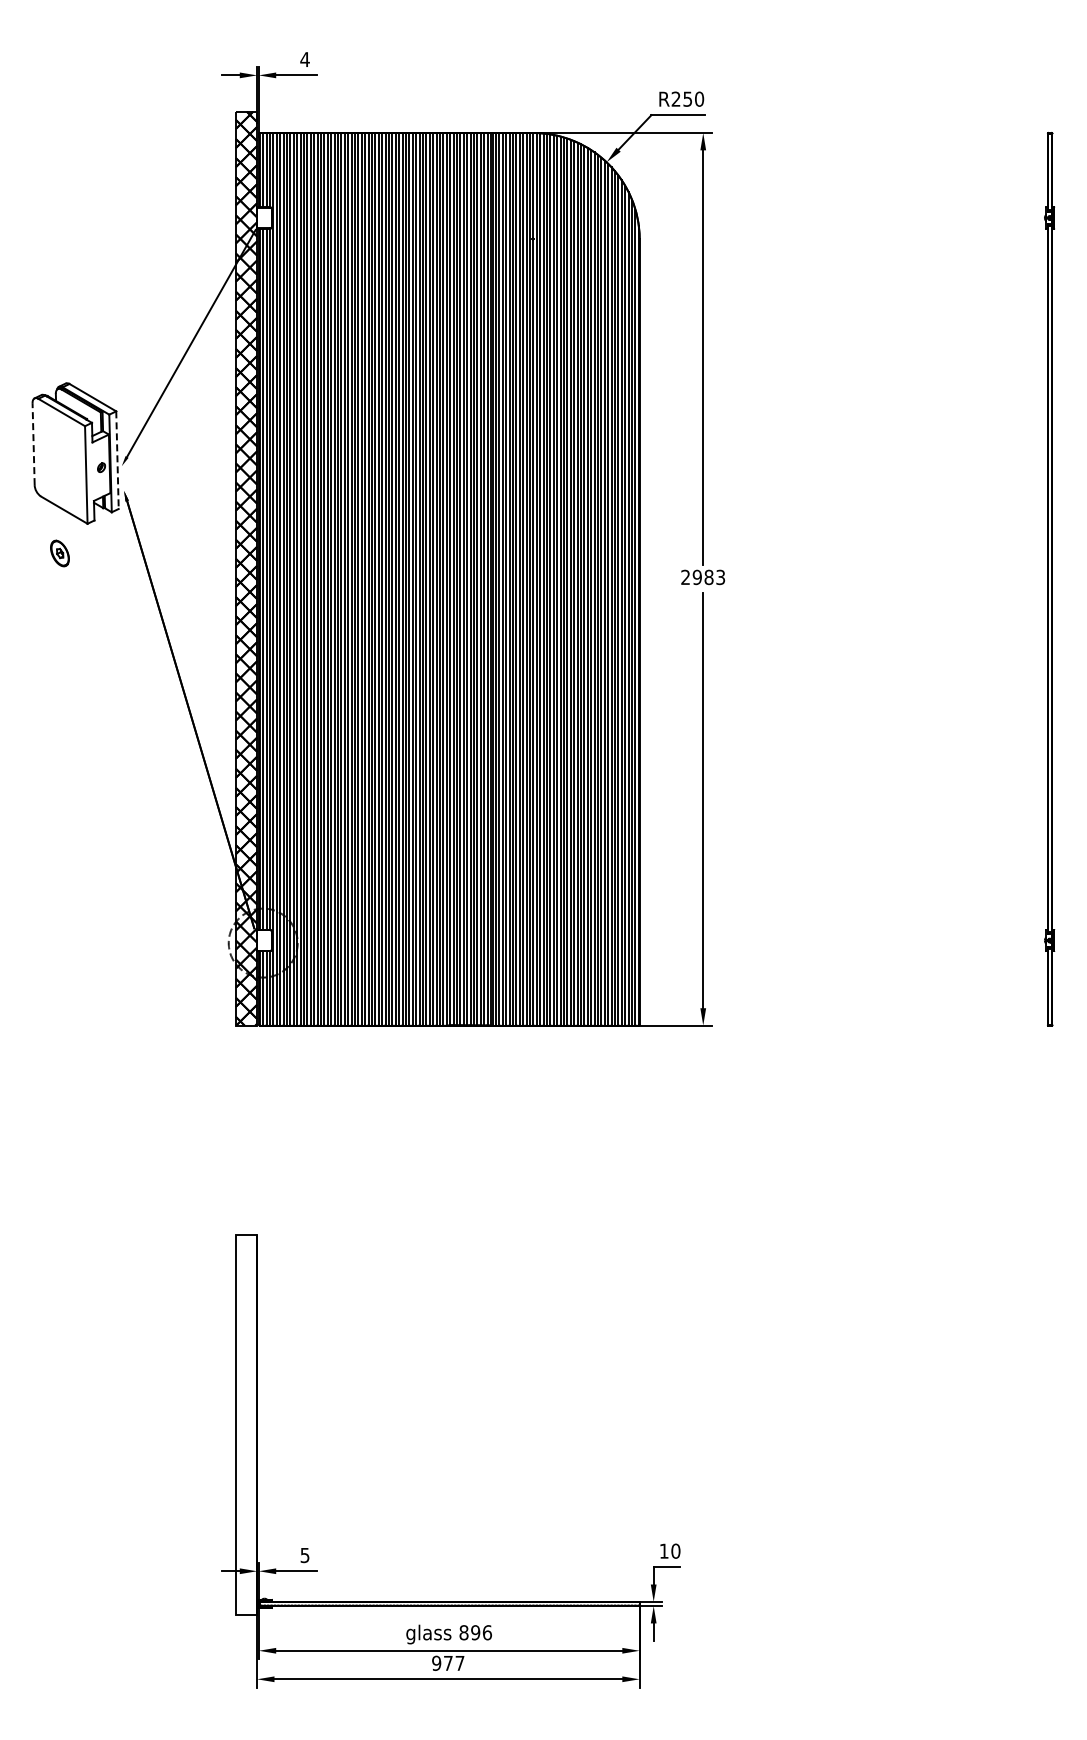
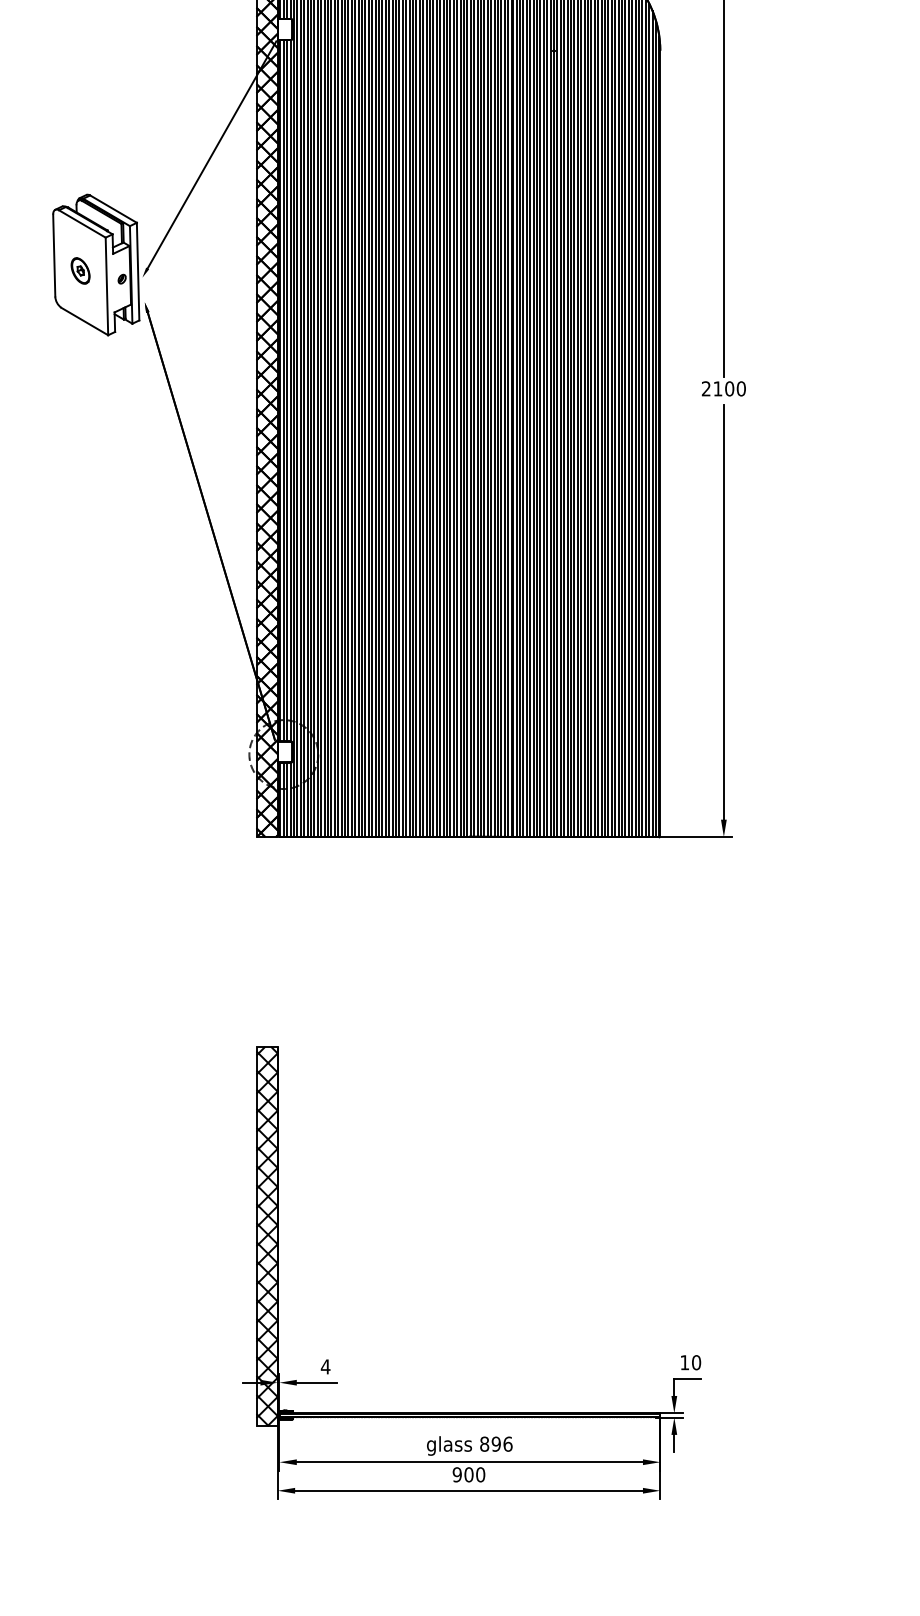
line: (33, 443) -> (54, 254), dashed -> solid
line: (117, 460) -> (138, 271), dashed -> solid
part: (59, 553) -> (80, 270), moved
text: (708, 577) -> (729, 388), 2983 -> 2100
hatch: (246, 1424) -> (267, 1235), added
text: (304, 1555) -> (325, 1366), 5 -> 4
text: (453, 1662) -> (474, 1473), 977 -> 900

